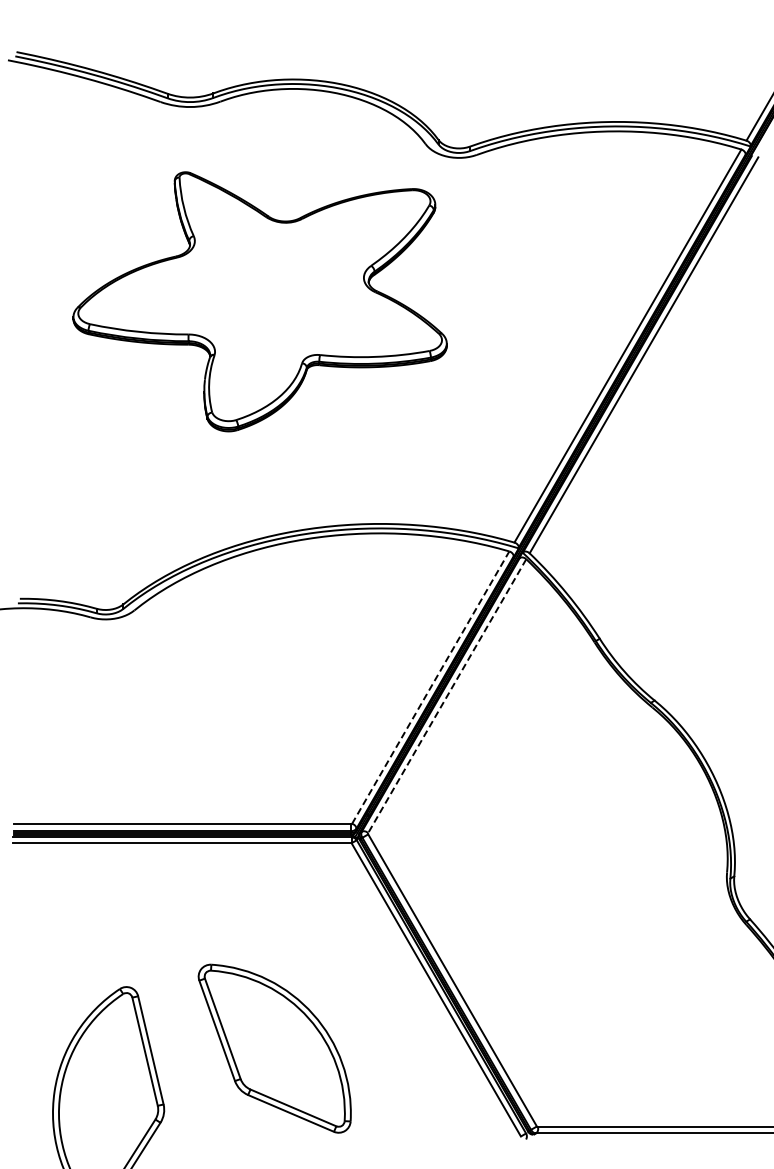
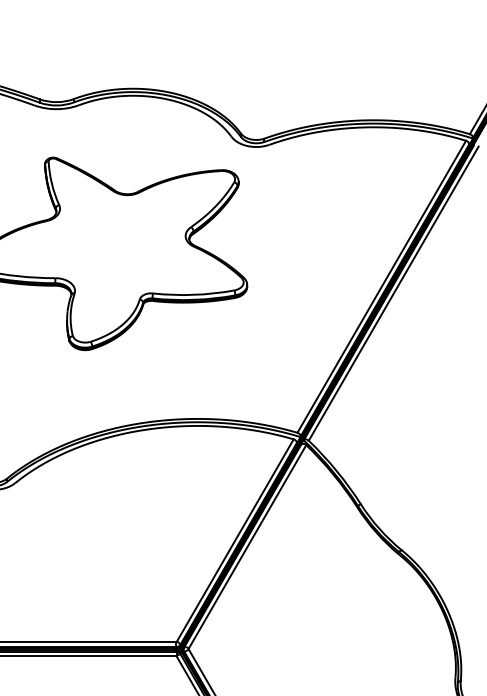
line: (430, 687) -> (235, 540), dashed -> solid
line: (446, 696) -> (246, 547), dashed -> solid

